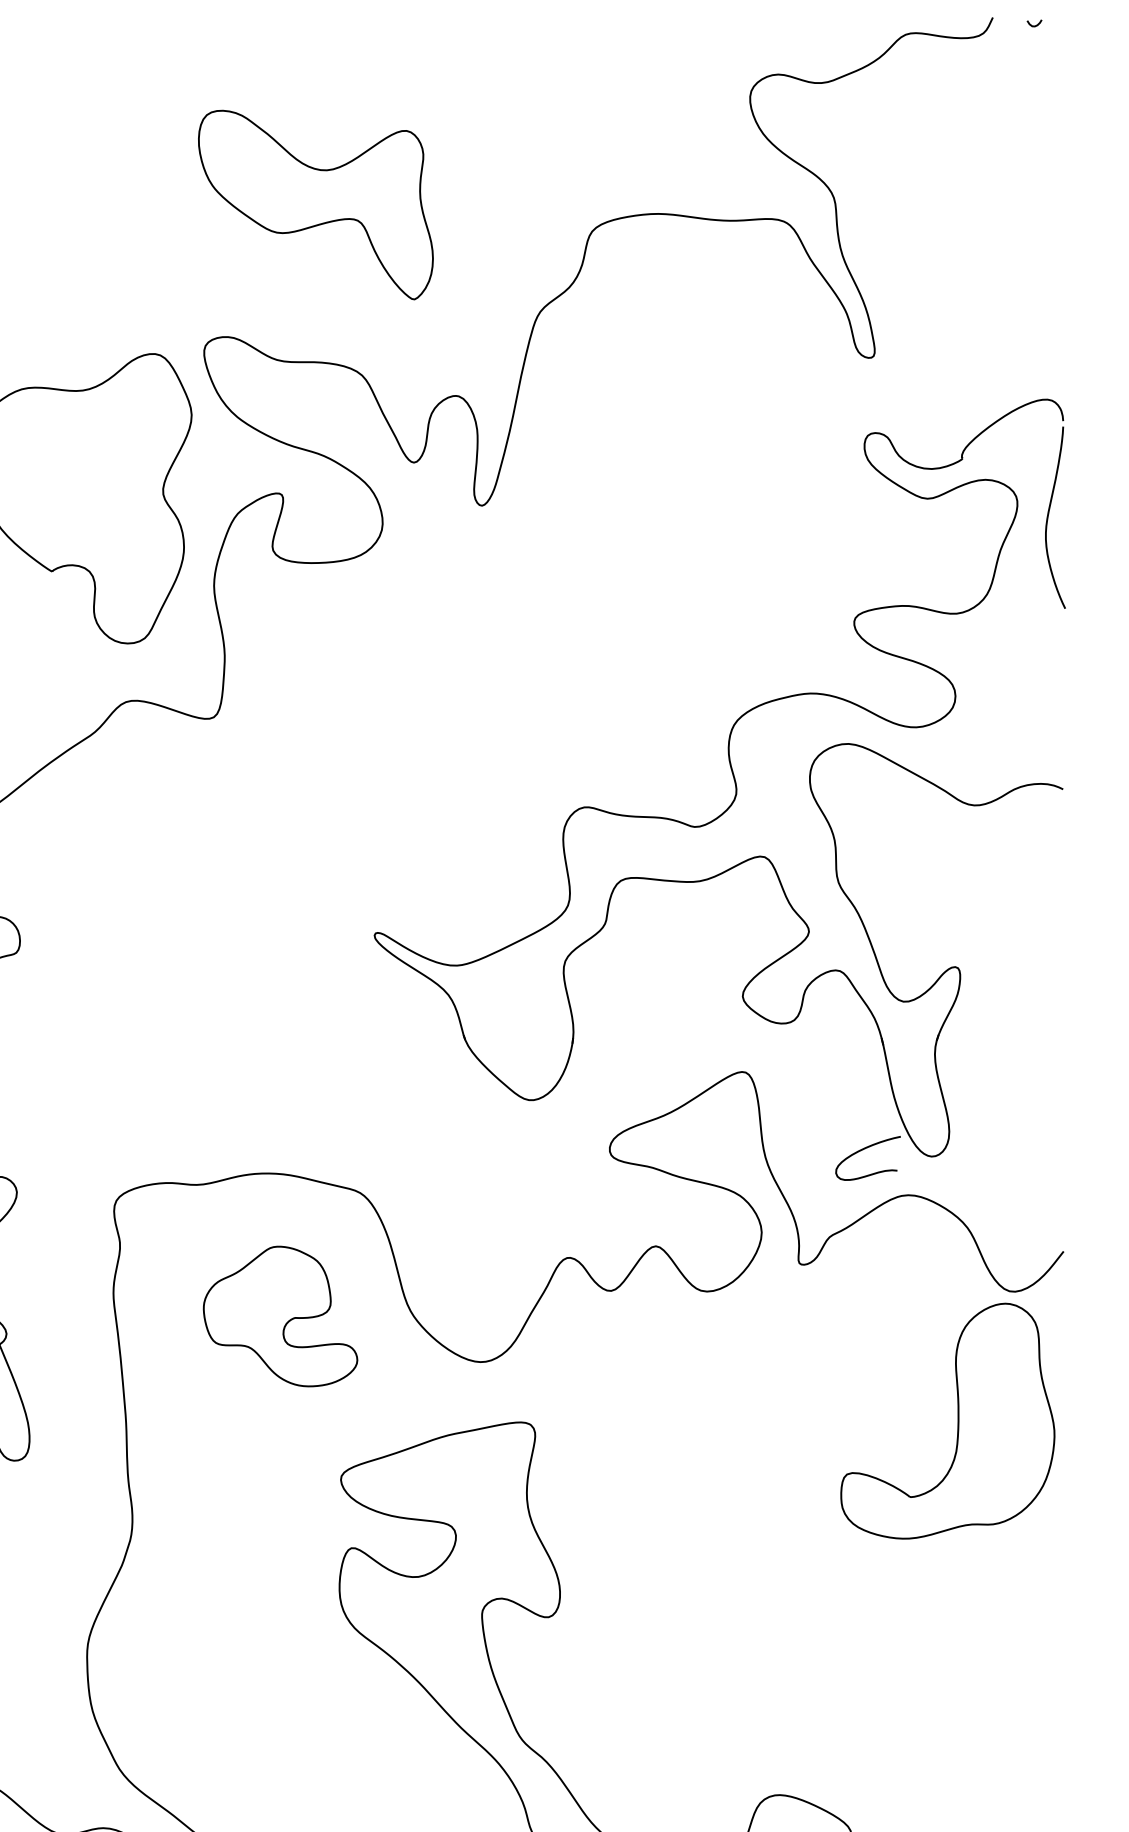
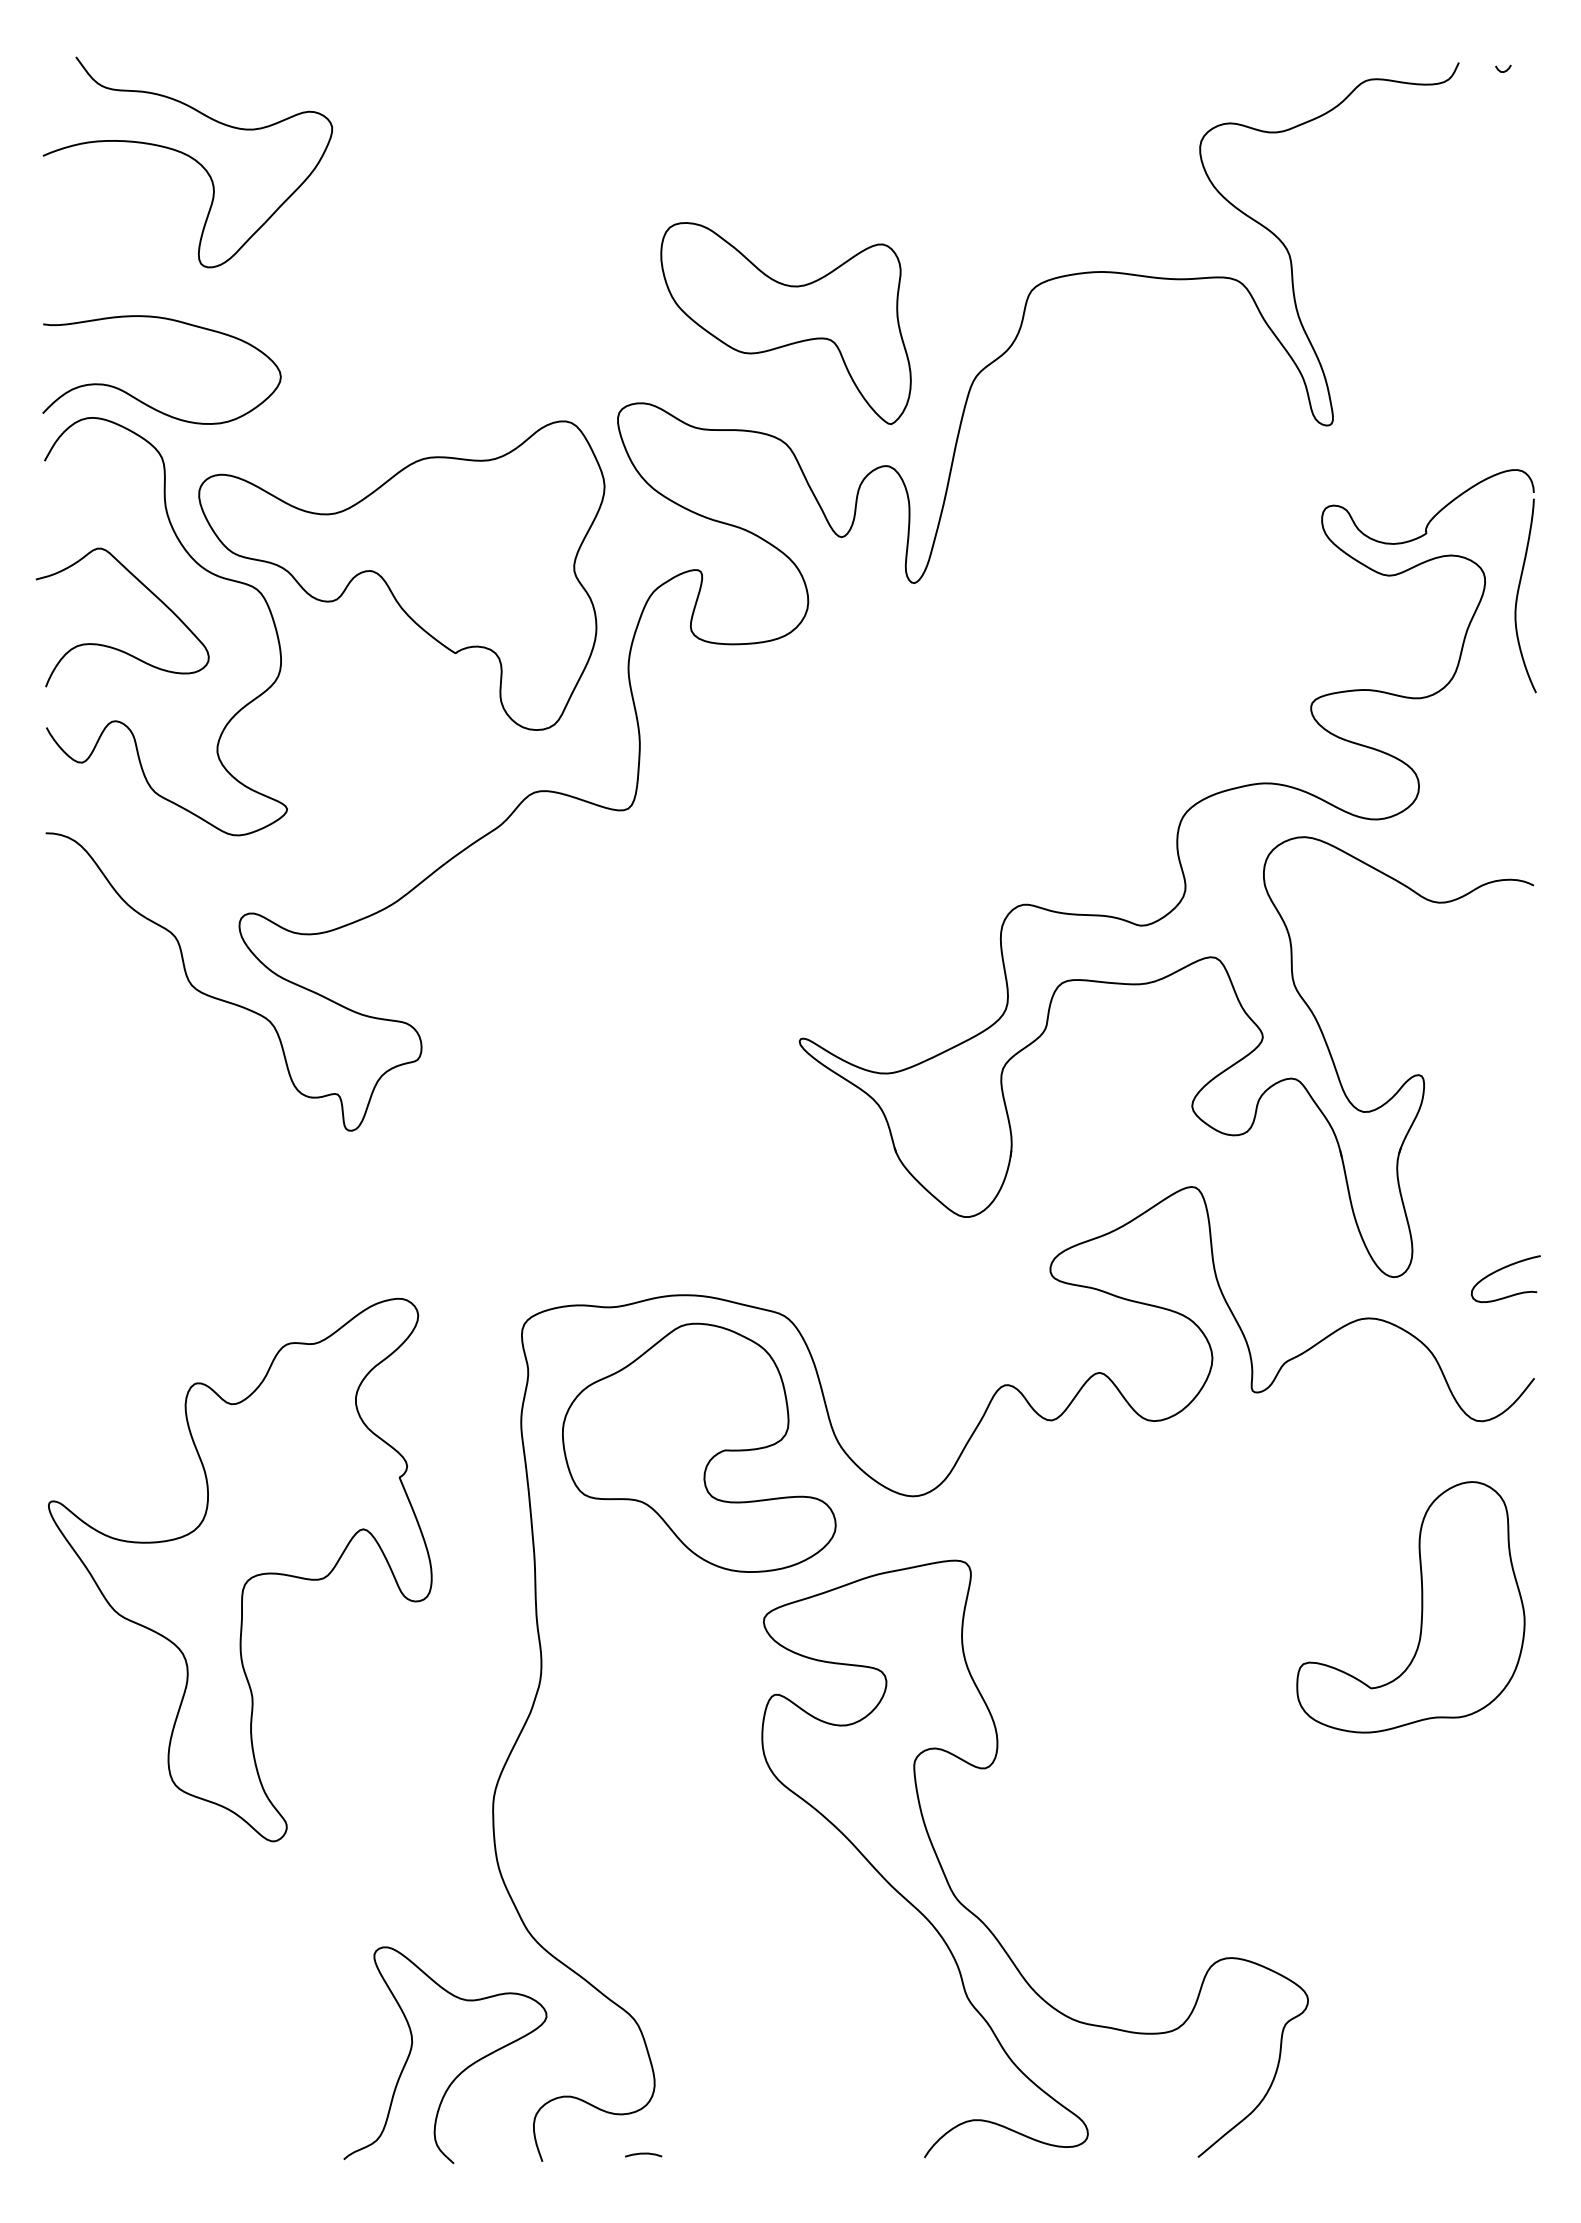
part: (315, 205) -> (785, 323), moved
curve: (863, 1150) -> (1500, 1270), moved
part: (280, 1316) -> (699, 1447), size x1.67
part: (957, 1421) -> (1421, 1607), moved

